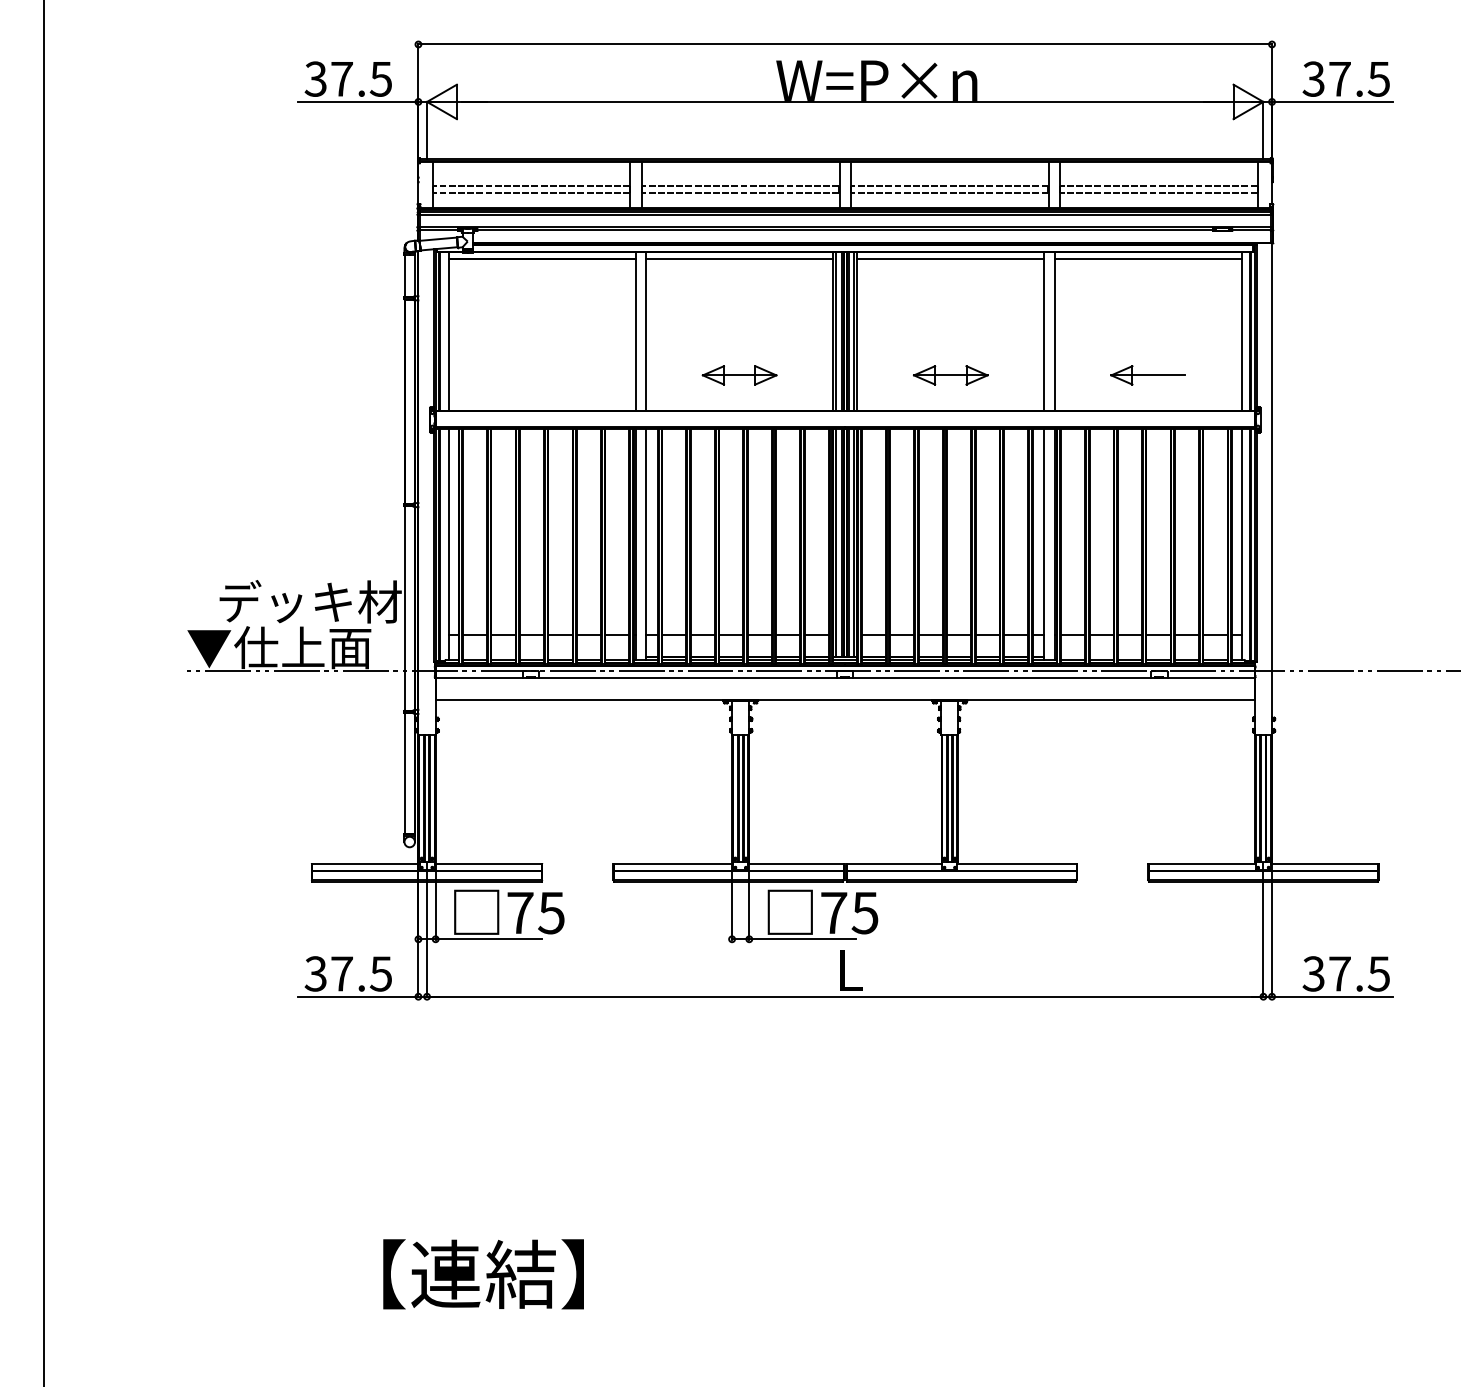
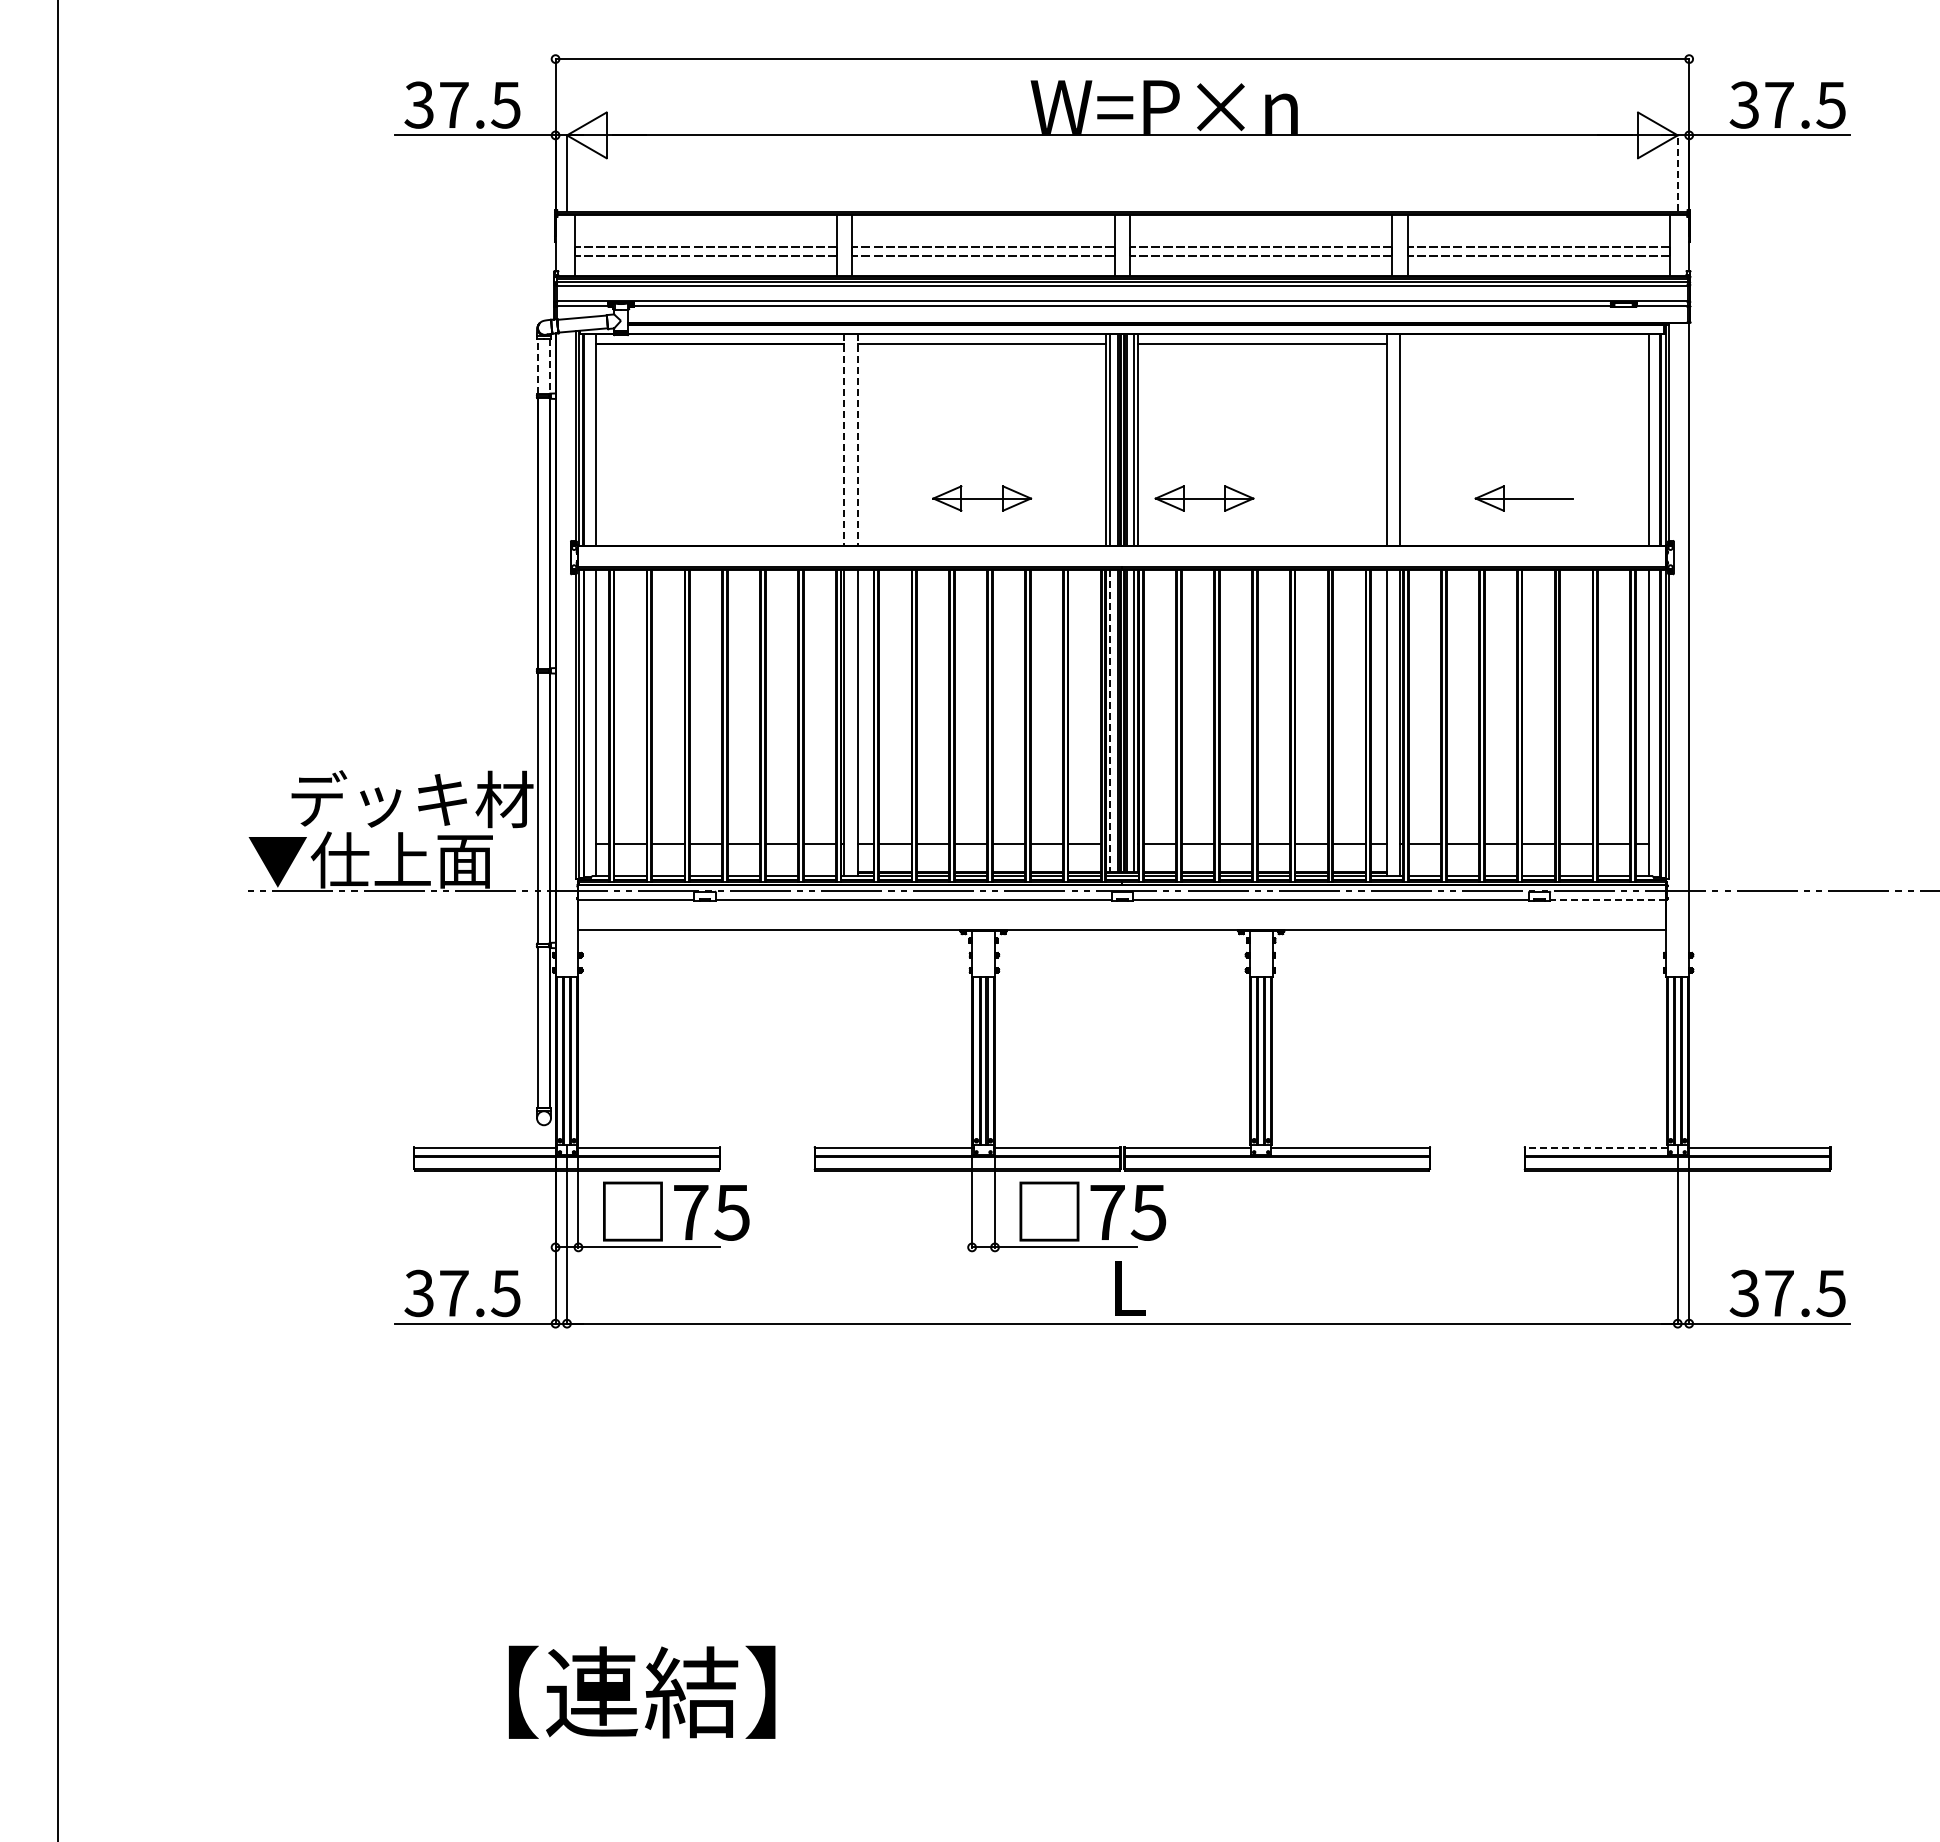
line: (1263, 129) -> (1677, 172), solid -> dashed
line: (1148, 259) -> (1524, 344), removed
line: (404, 275) -> (537, 366), solid -> dashed
line: (414, 275) -> (550, 366), solid -> dashed
line: (635, 331) -> (844, 440), solid -> dashed
line: (646, 331) -> (858, 440), solid -> dashed
part: (950, 375) -> (1204, 498), moved
line: (836, 543) -> (1110, 721), solid -> dashed
line: (1211, 677) -> (1608, 899), solid -> dashed
line: (1201, 864) -> (1595, 1147), solid -> dashed

